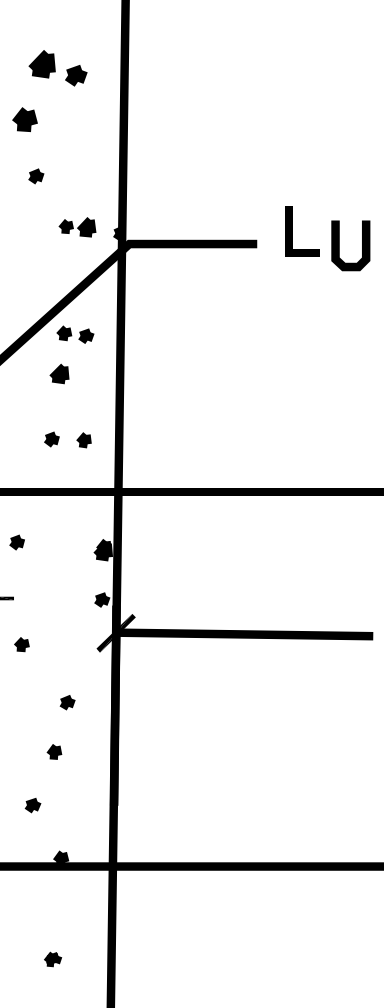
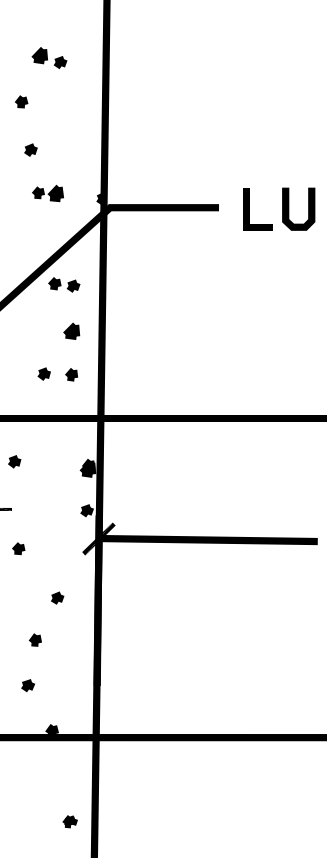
part: (58, 67) -> (49, 57), size x0.71
part: (25, 119) -> (21, 101), size x0.62
part: (76, 227) -> (47, 193), moved
line: (293, 232) -> (249, 209), moved
part: (59, 373) -> (71, 330), moved
part: (53, 751) -> (34, 639), moved
part: (52, 959) -> (69, 821), moved

